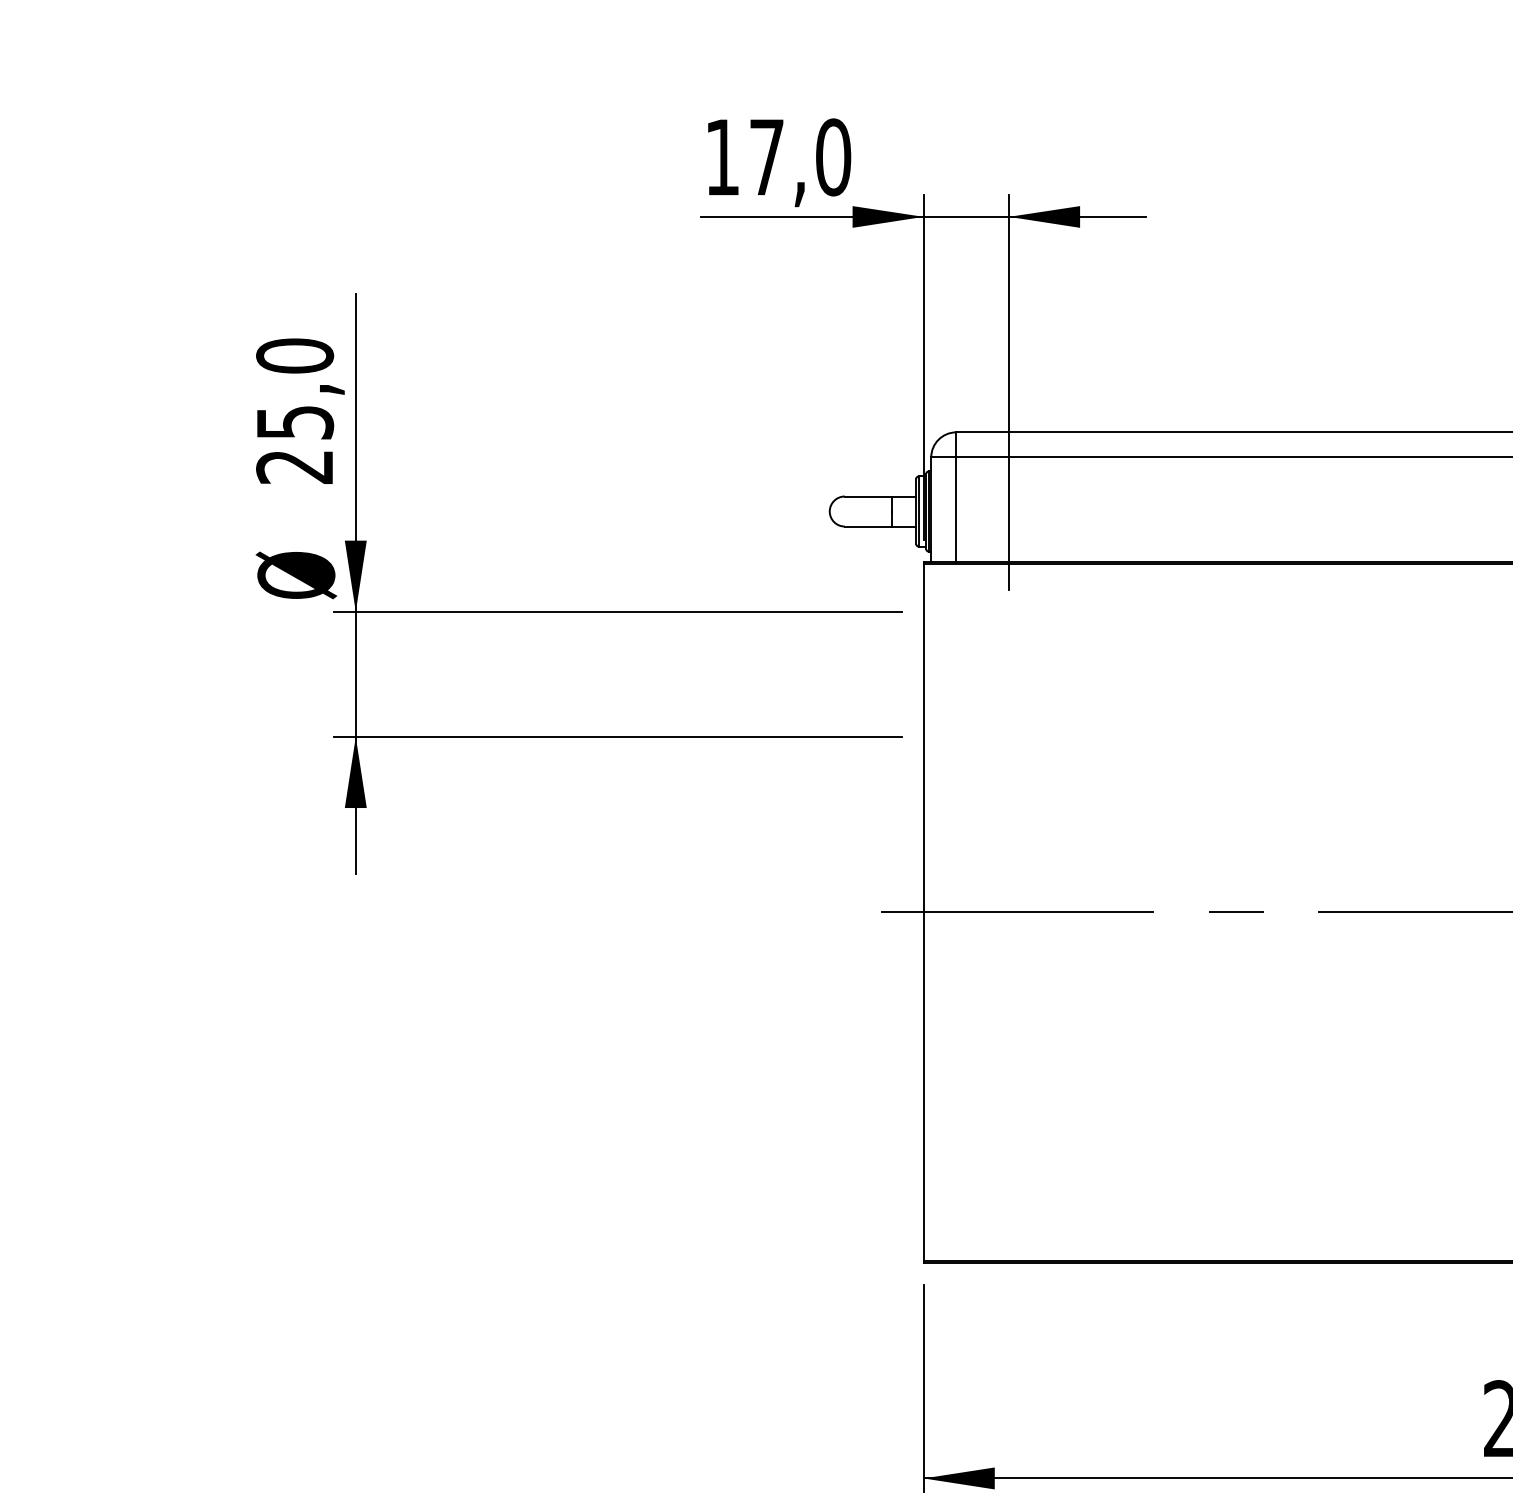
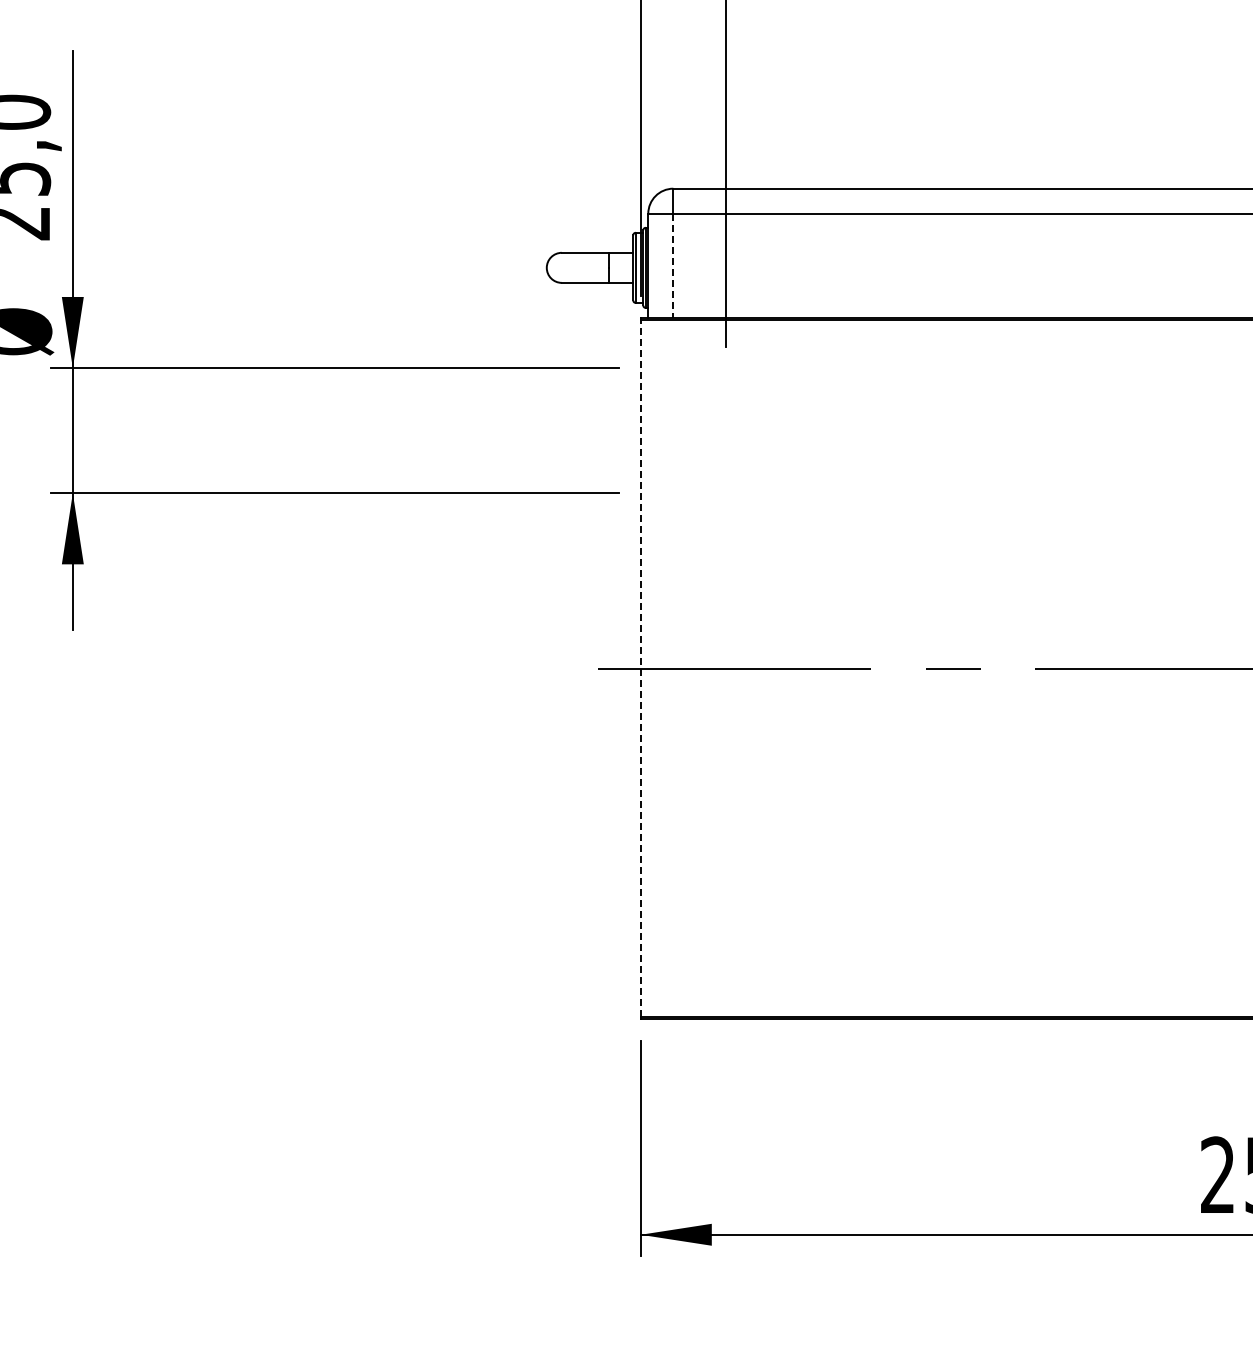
line: (956, 510) -> (673, 266), solid -> dashed
line: (923, 911) -> (640, 667), solid -> dashed

